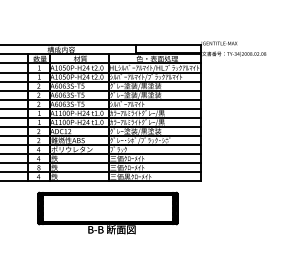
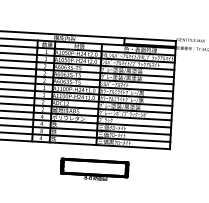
part: (107, 212) -> (94, 169), size x0.6

